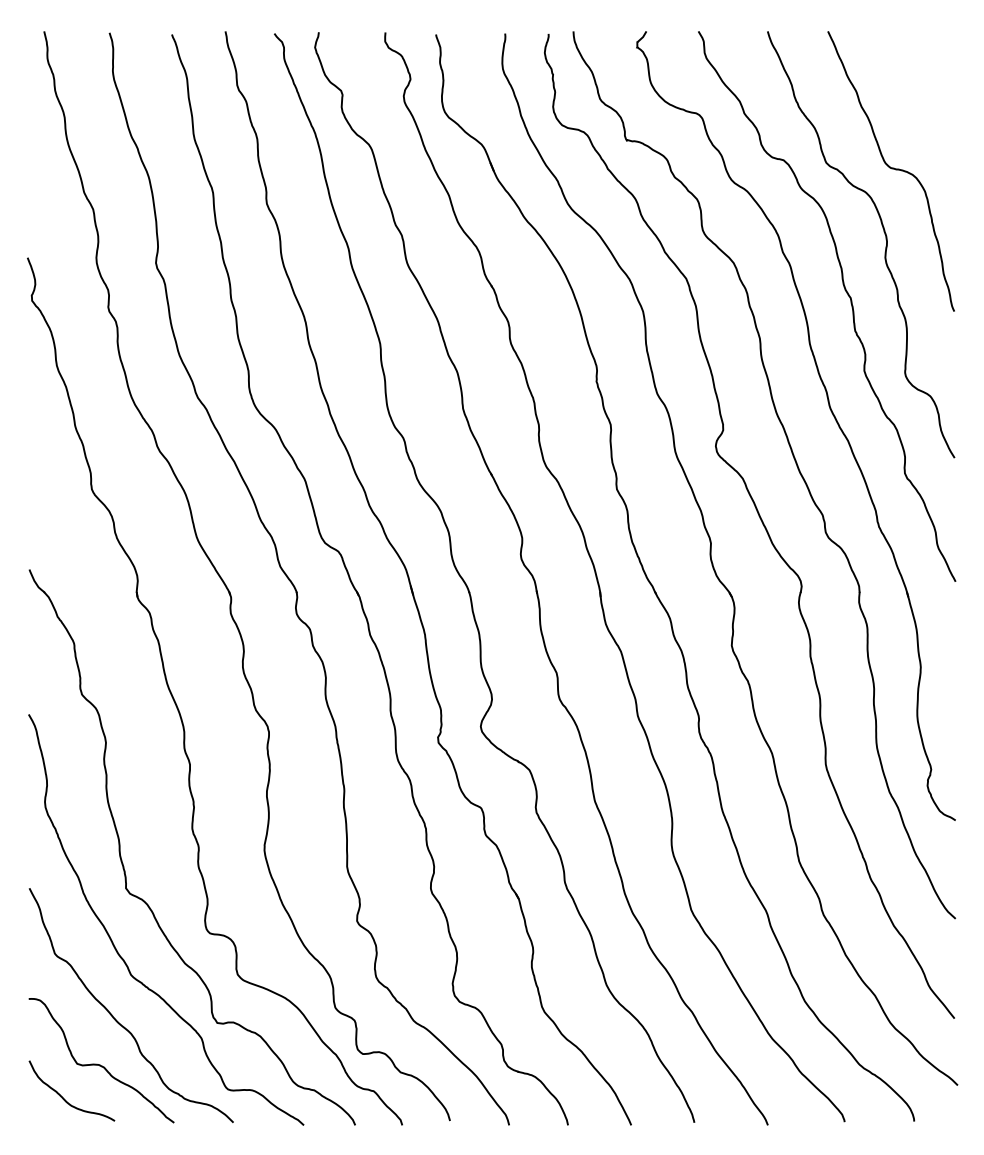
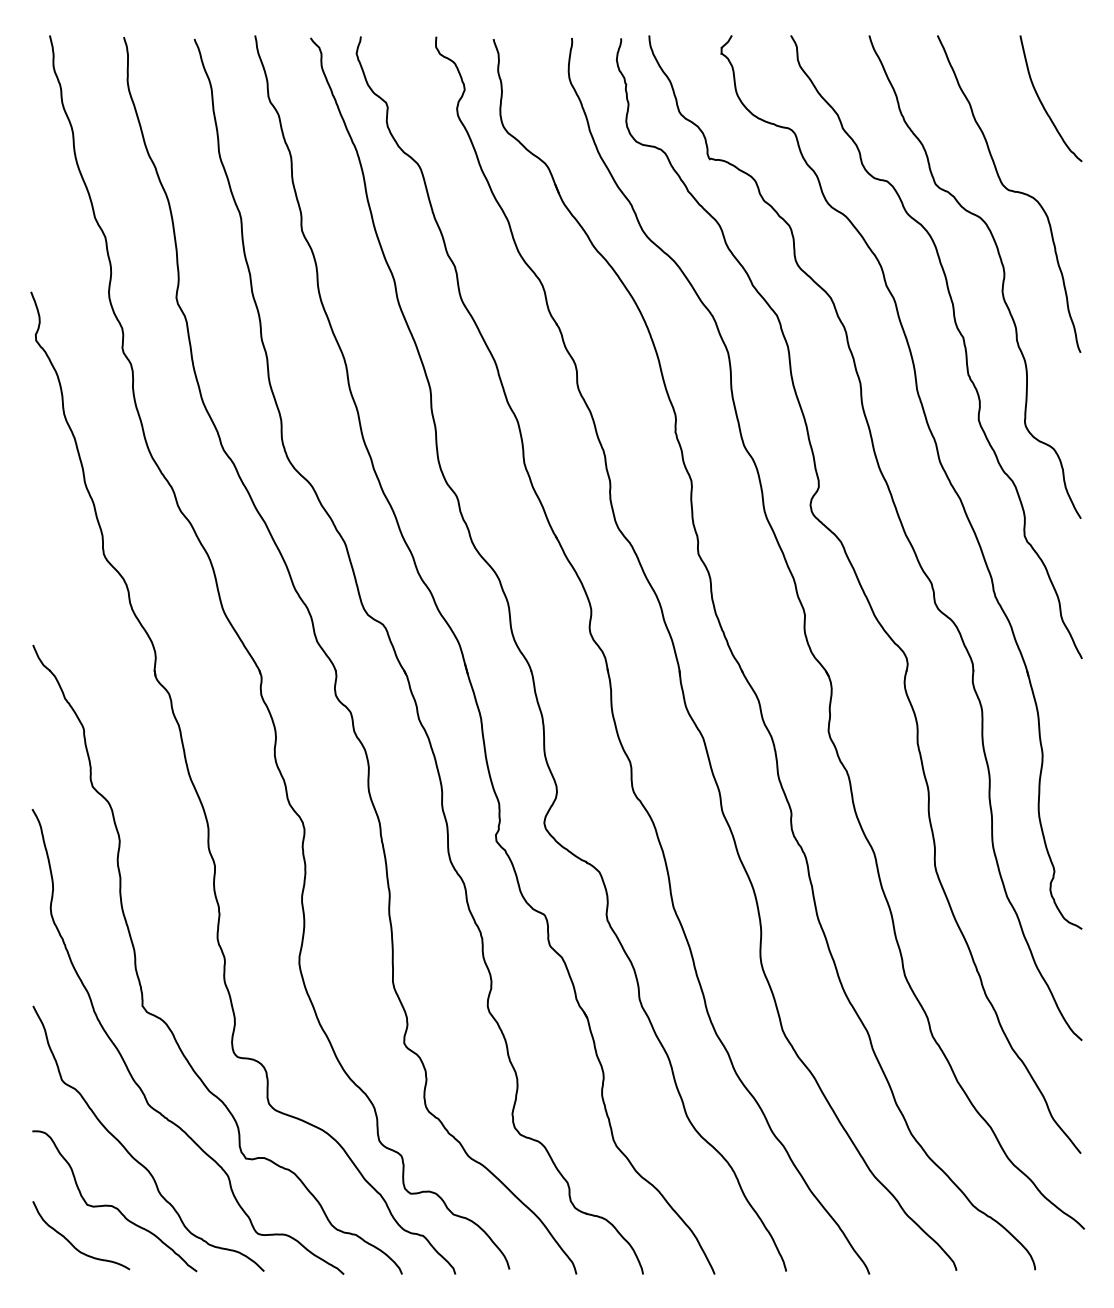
curve: (920, 90) -> (1042, 102), added

